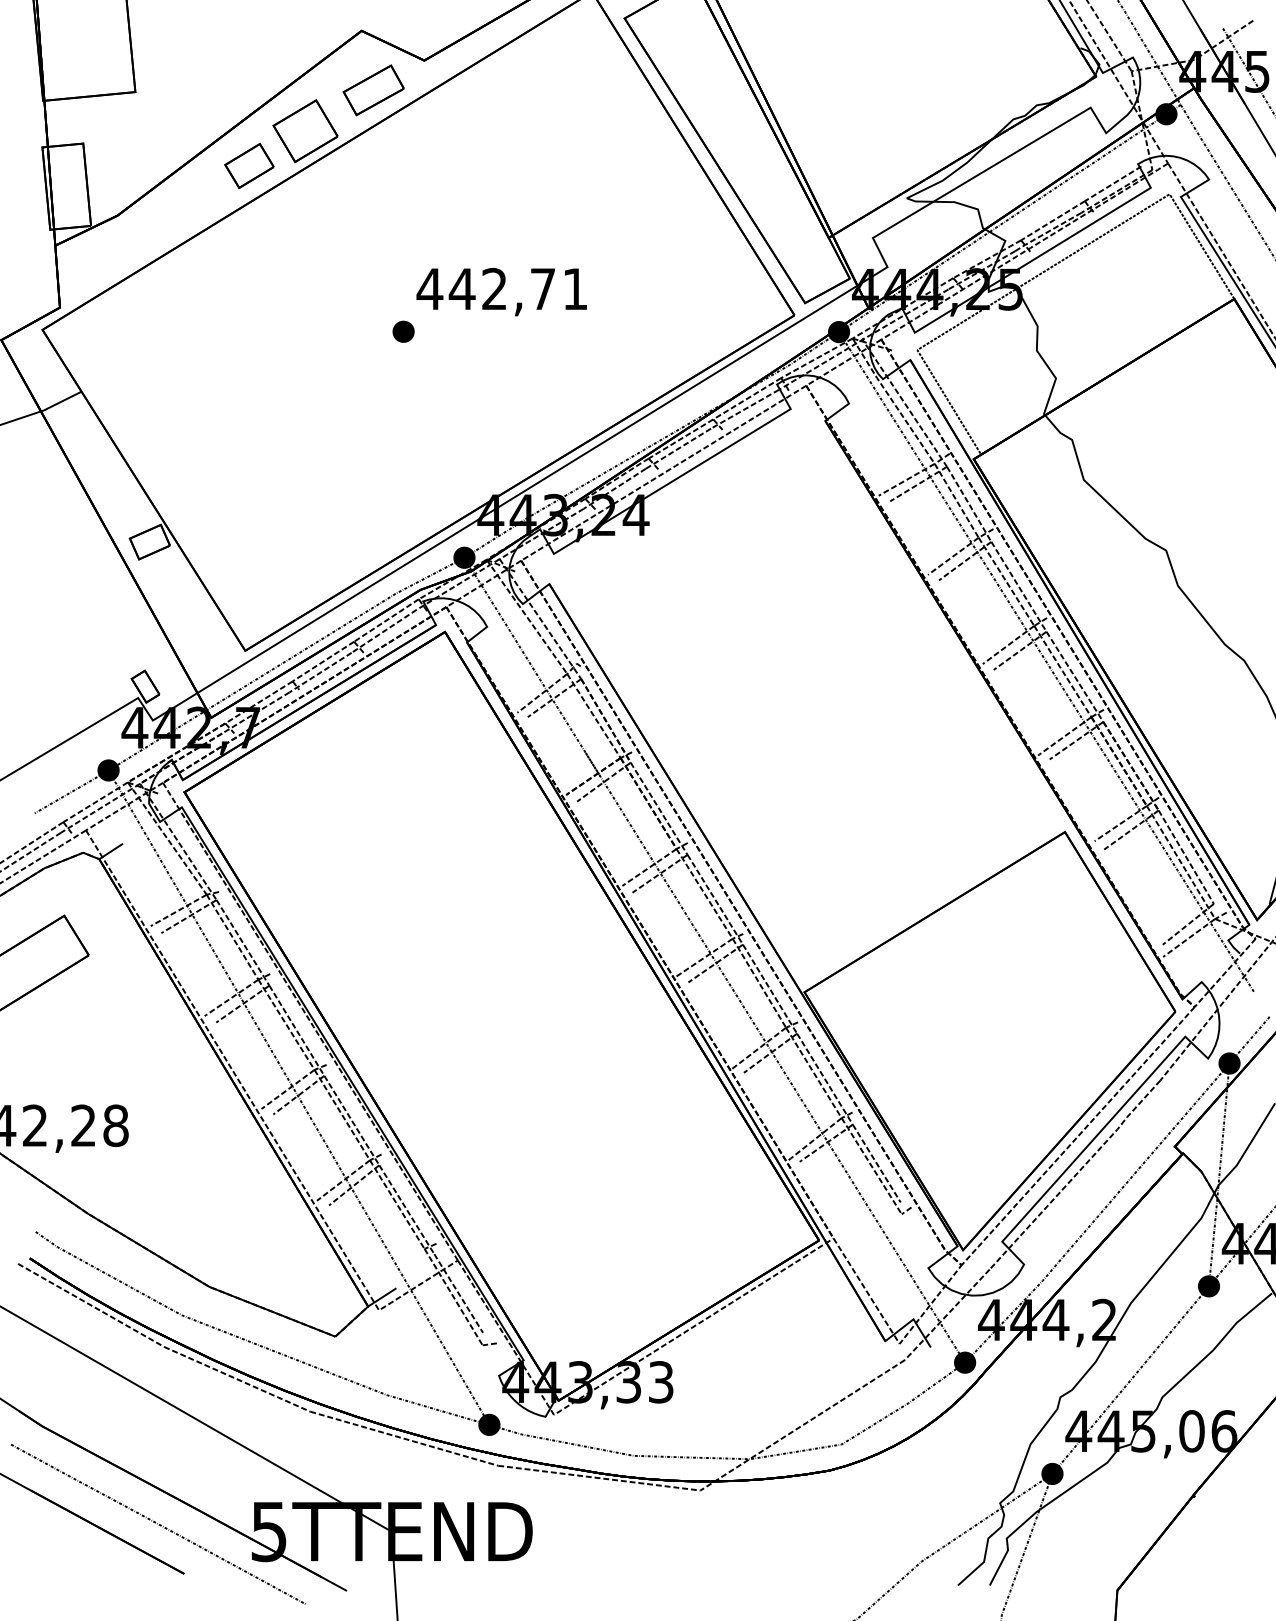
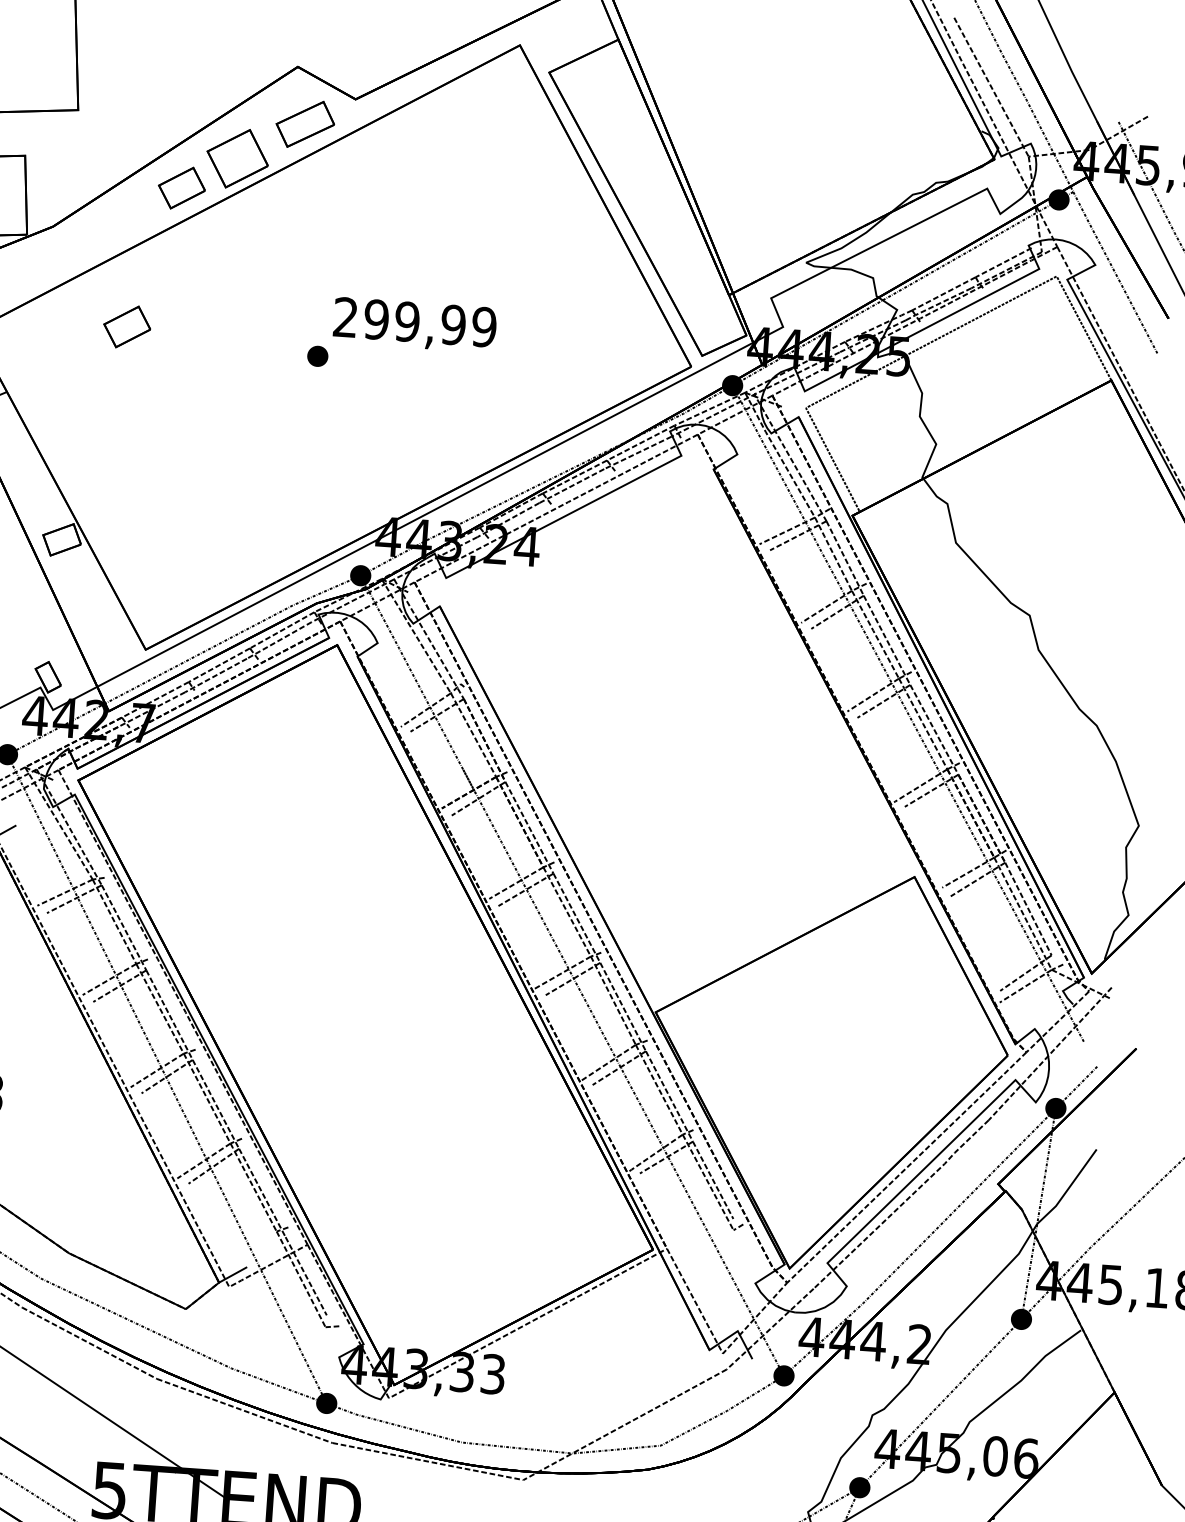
text: (502, 288) -> (414, 321), 442,71 -> 299,99
part: (202, 314) -> (127, 326), added

